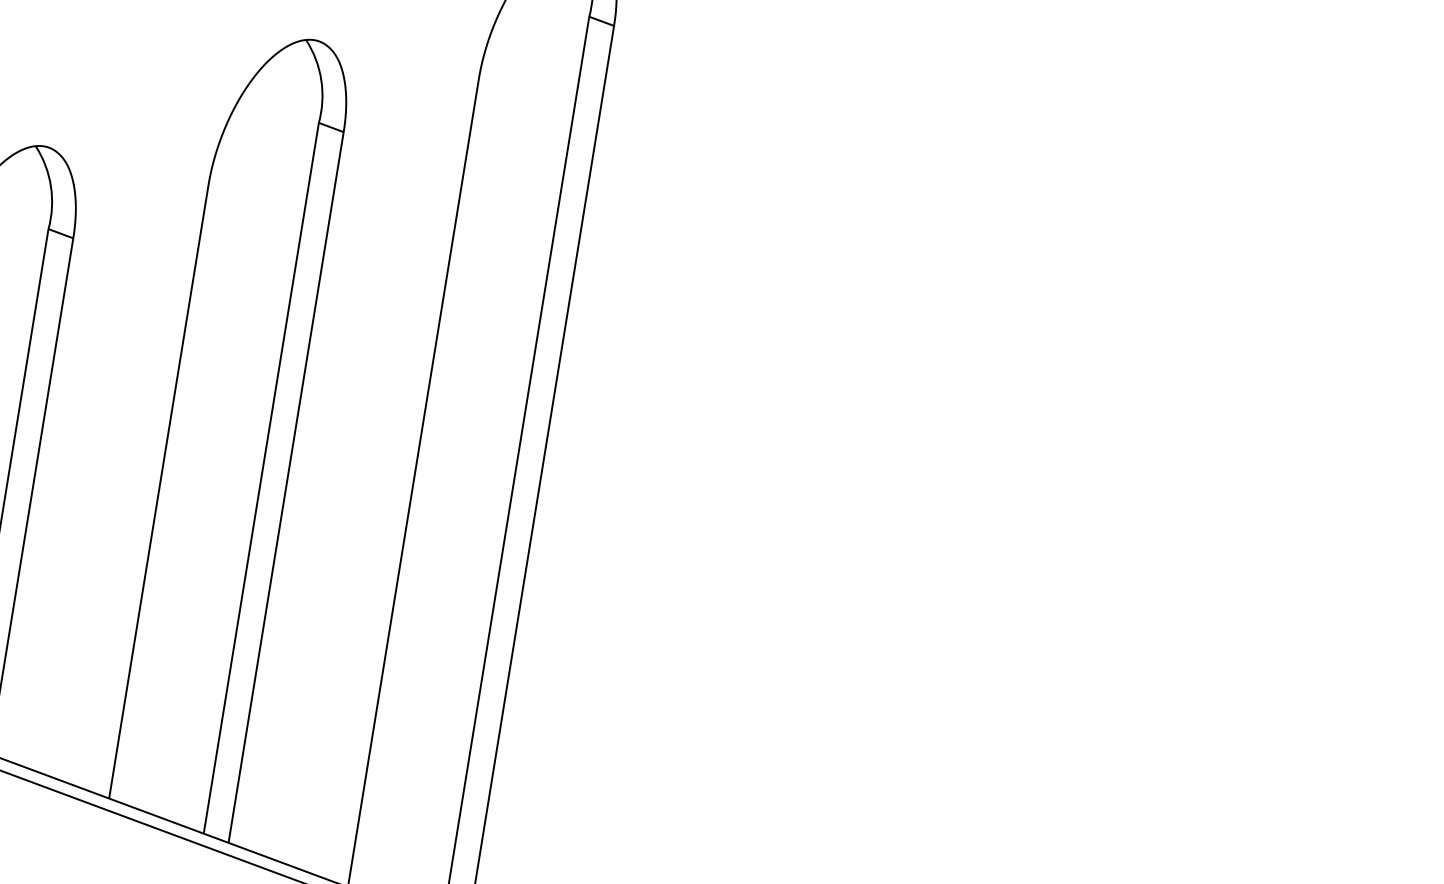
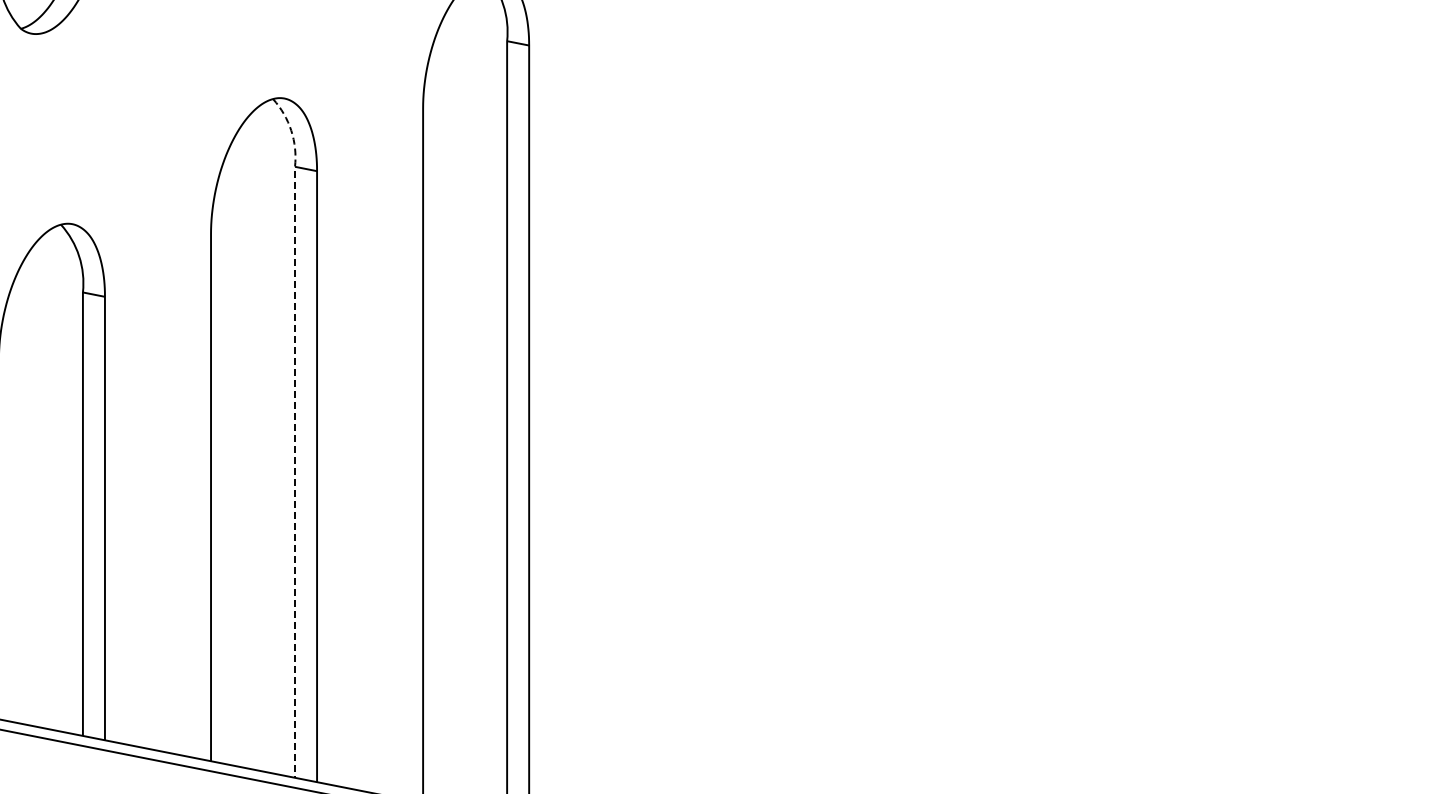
line: (270, 427) -> (295, 428), solid -> dashed

